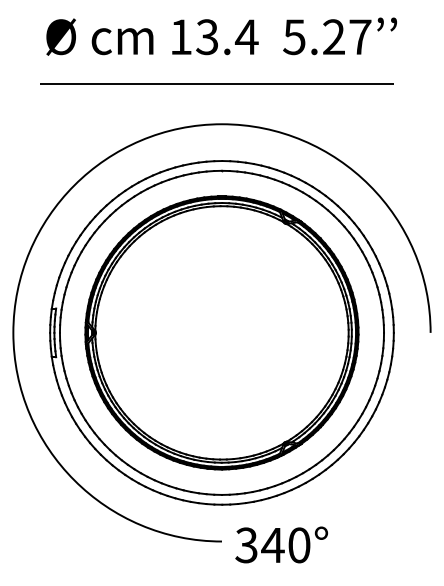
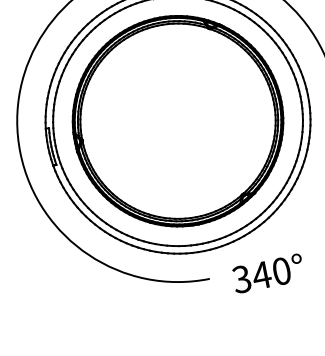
text: (281, 544) -> (268, 273), moved

